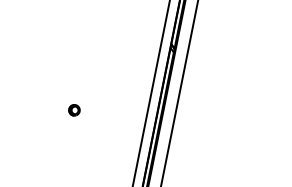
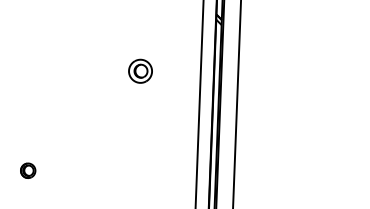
part: (108, 76) -> (139, 71), added
part: (74, 110) -> (28, 171), moved

